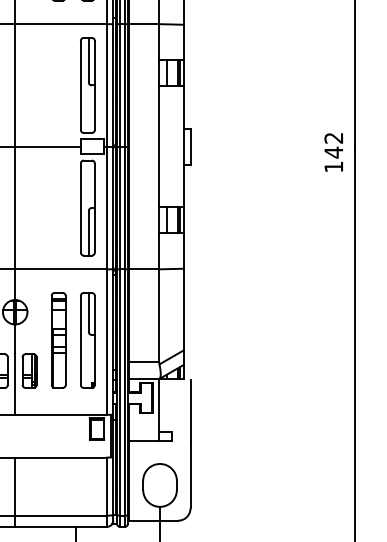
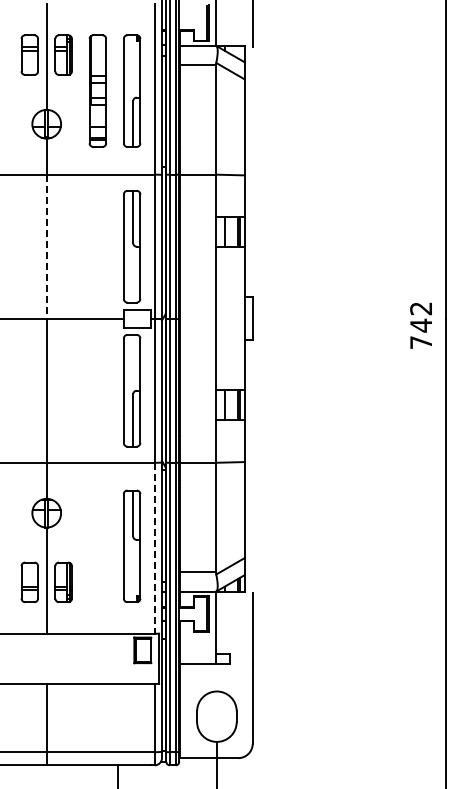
line: (15, 86) -> (46, 247), solid -> dashed
text: (333, 166) -> (420, 342), 142 -> 742
part: (58, 339) -> (97, 545), removed
line: (106, 342) -> (154, 548), solid -> dashed

